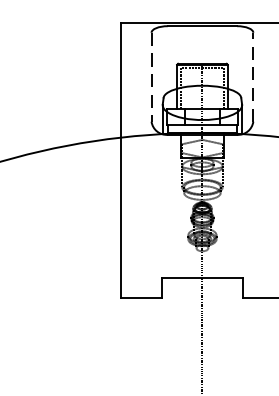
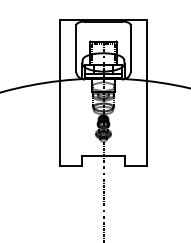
line: (151, 76) -> (76, 48), dashed -> solid
line: (253, 76) -> (130, 48), dashed -> solid

